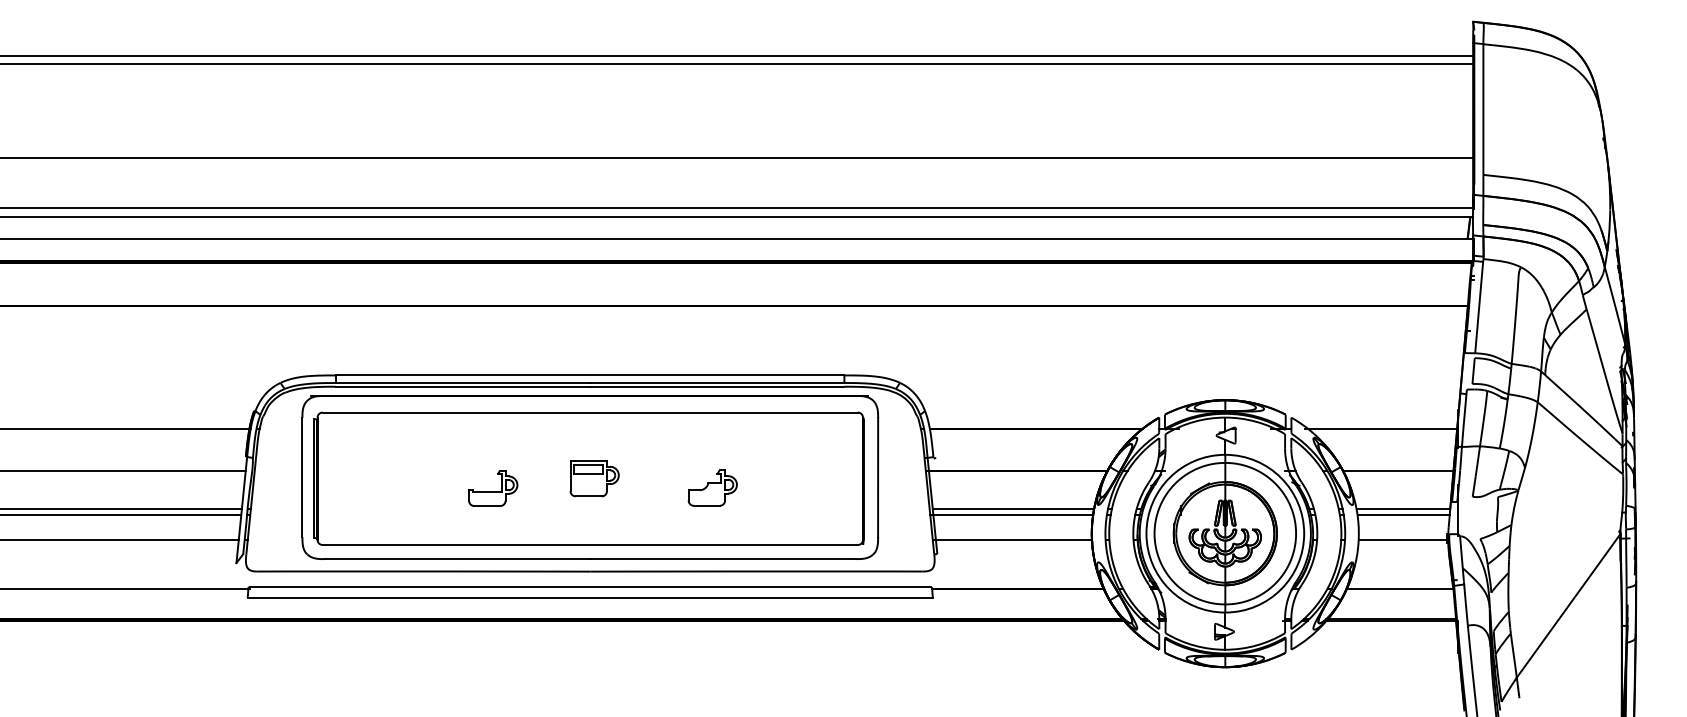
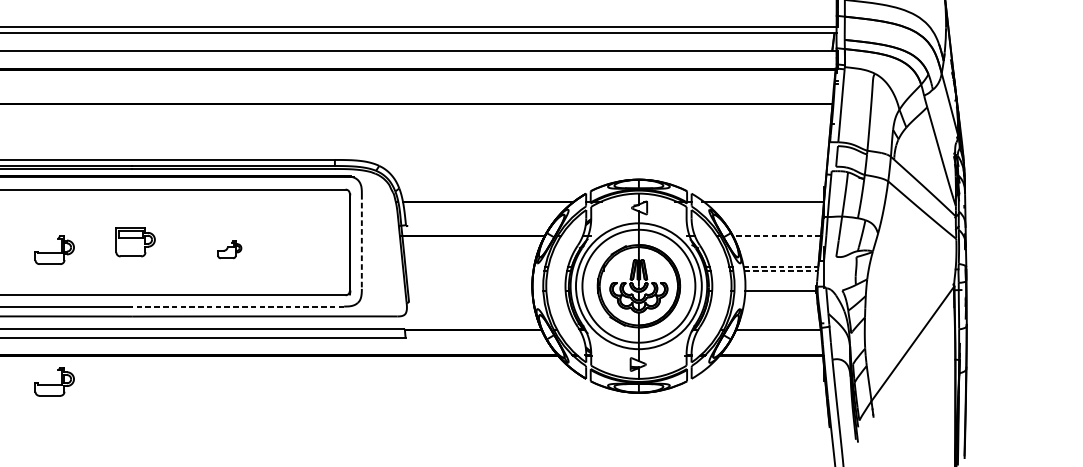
line: (1397, 470) -> (776, 235), solid -> dashed
line: (878, 478) -> (362, 242), solid -> dashed
part: (712, 487) -> (229, 249), size x0.6
line: (1013, 509) -> (469, 266), removed
line: (1403, 509) -> (781, 266), solid -> dashed
line: (1011, 515) -> (468, 271), removed
line: (1404, 515) -> (781, 271), solid -> dashed
line: (1011, 540) -> (468, 291), removed
line: (723, 559) -> (238, 306), solid -> dashed
part: (493, 653) -> (54, 381), added

